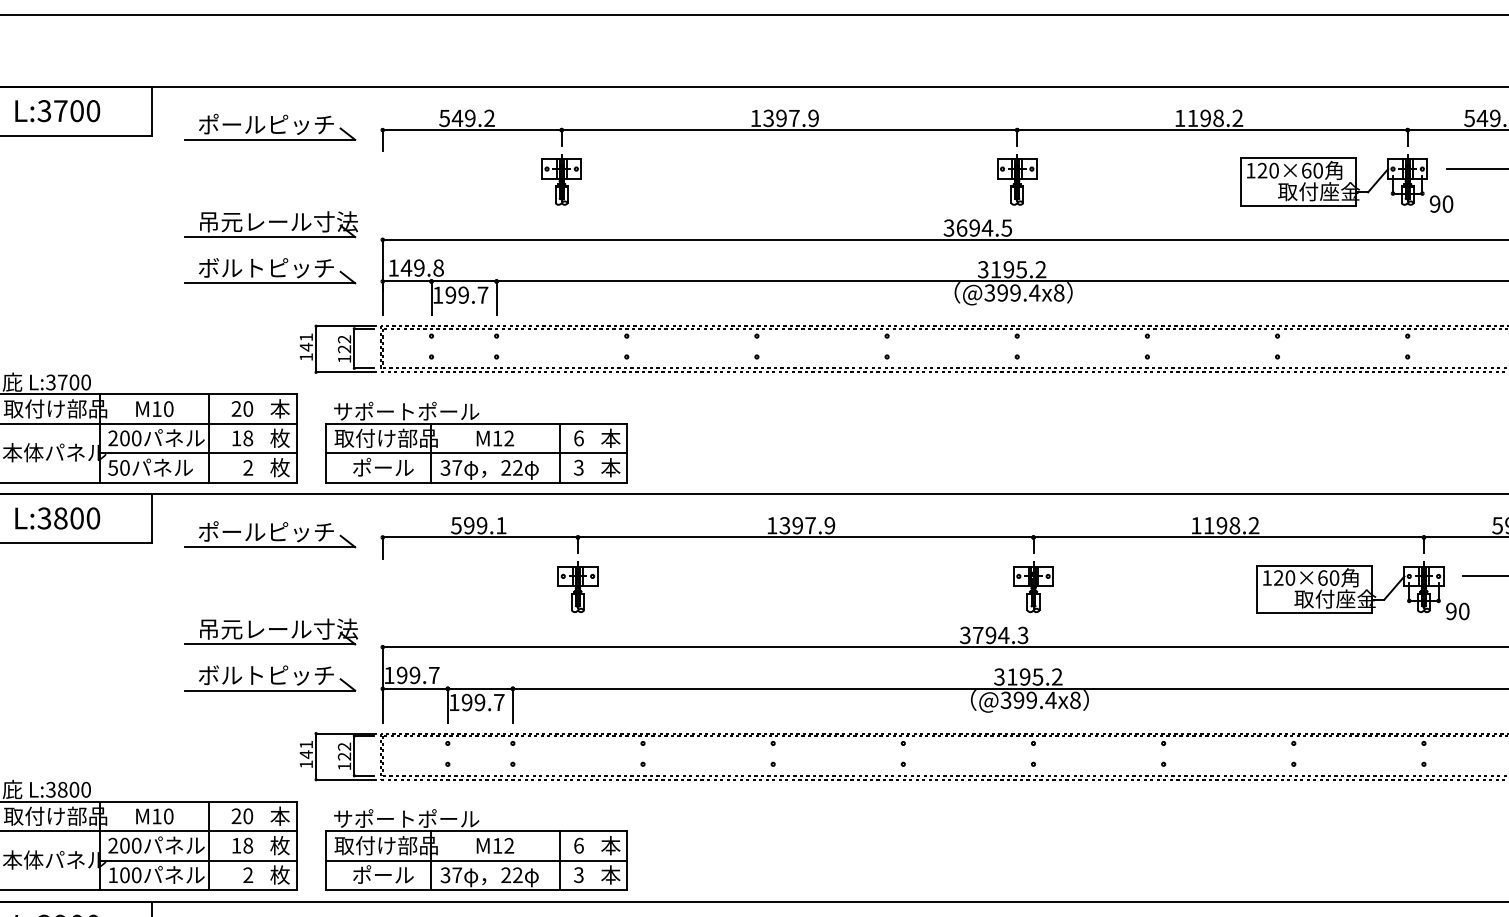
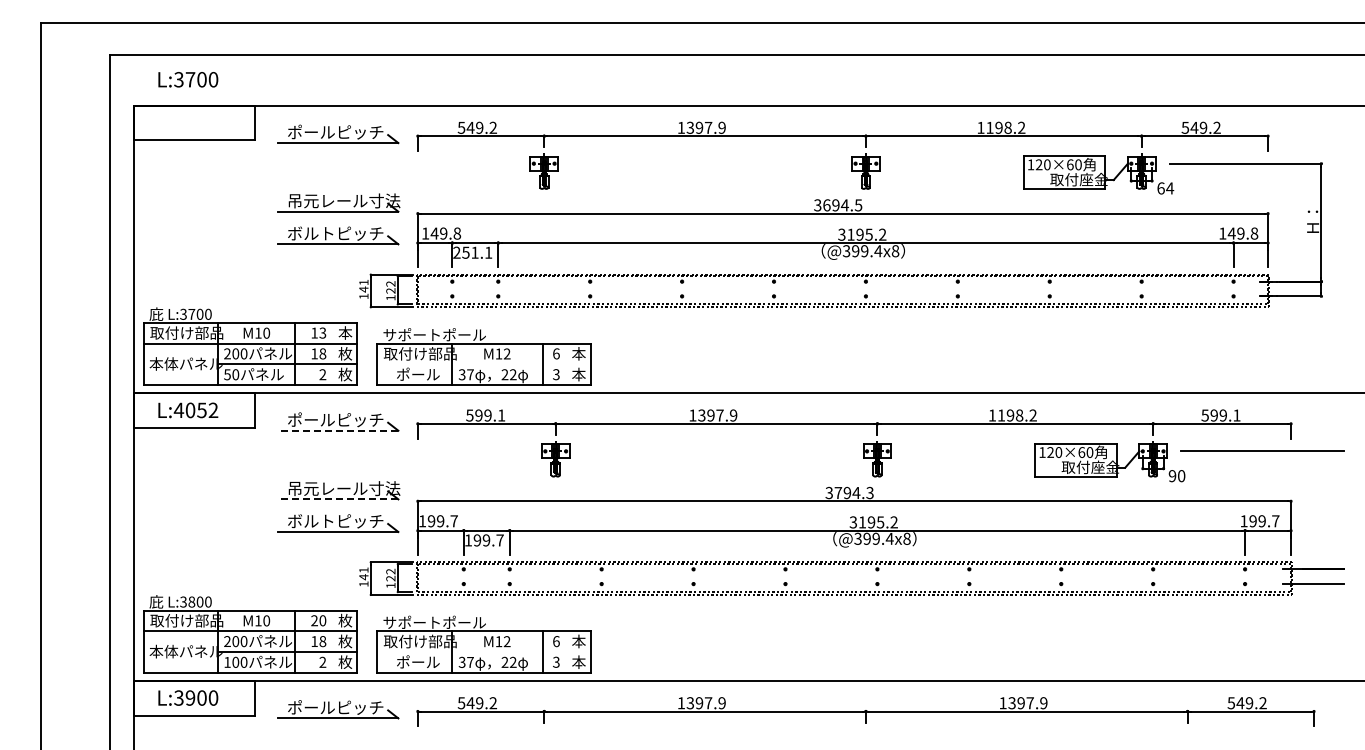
text: (57, 110) -> (188, 79), moved
text: (1441, 204) -> (1165, 188), 90 -> 64
text: (460, 294) -> (472, 252), 199.7 -> 251.1
text: (242, 408) -> (318, 332), 20 -> 13
line: (475, 453) -> (483, 364), removed
text: (67, 518) -> (195, 410), L:3800 -> L:4052
line: (268, 546) -> (337, 430), solid -> dashed
line: (268, 644) -> (337, 499), solid -> dashed
text: (280, 815) -> (345, 620), 本 -> 枚
line: (475, 861) -> (483, 652), removed

